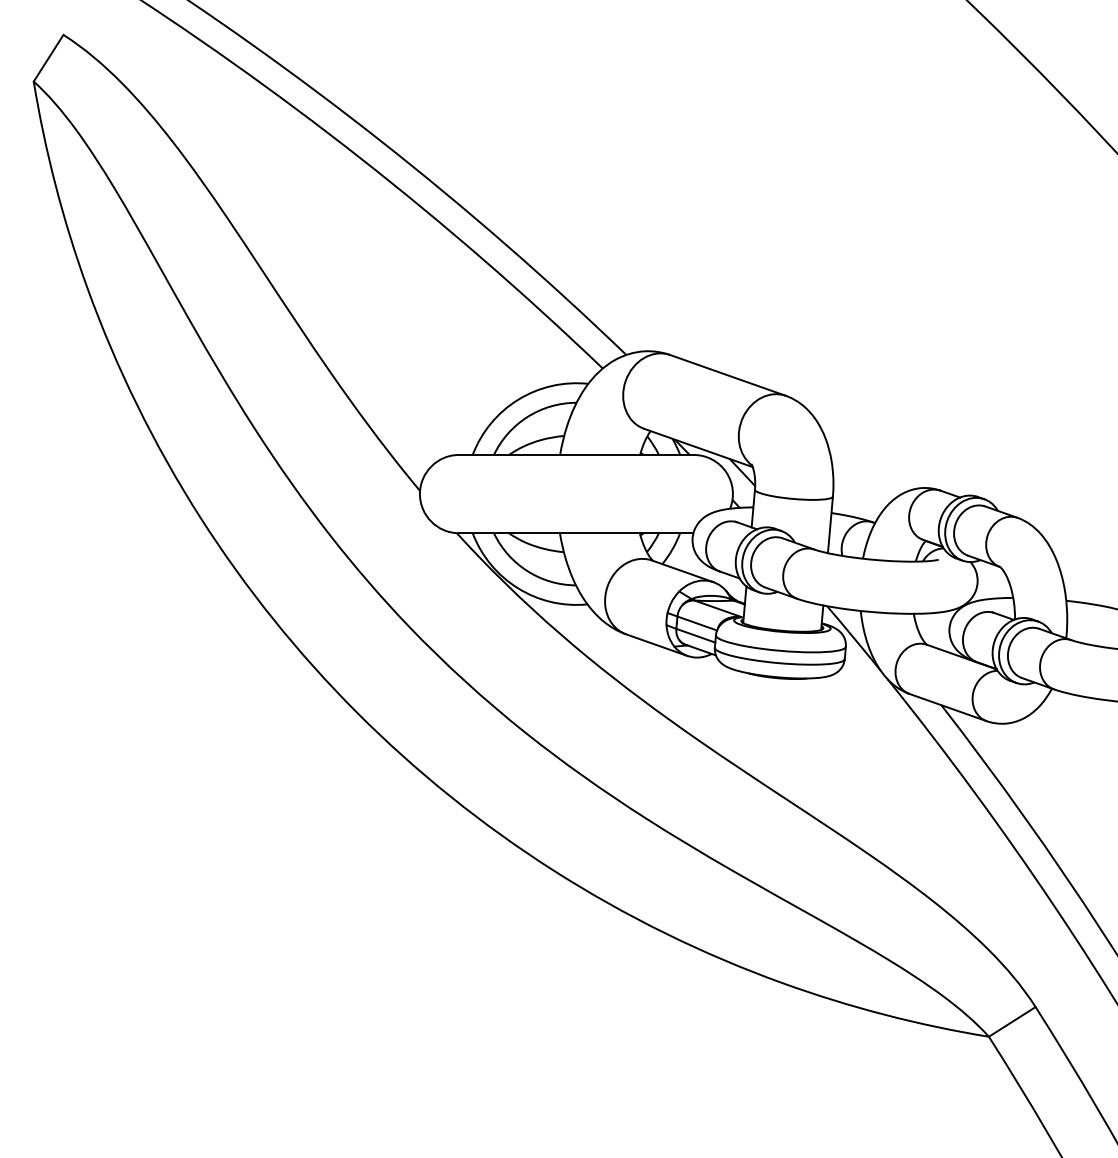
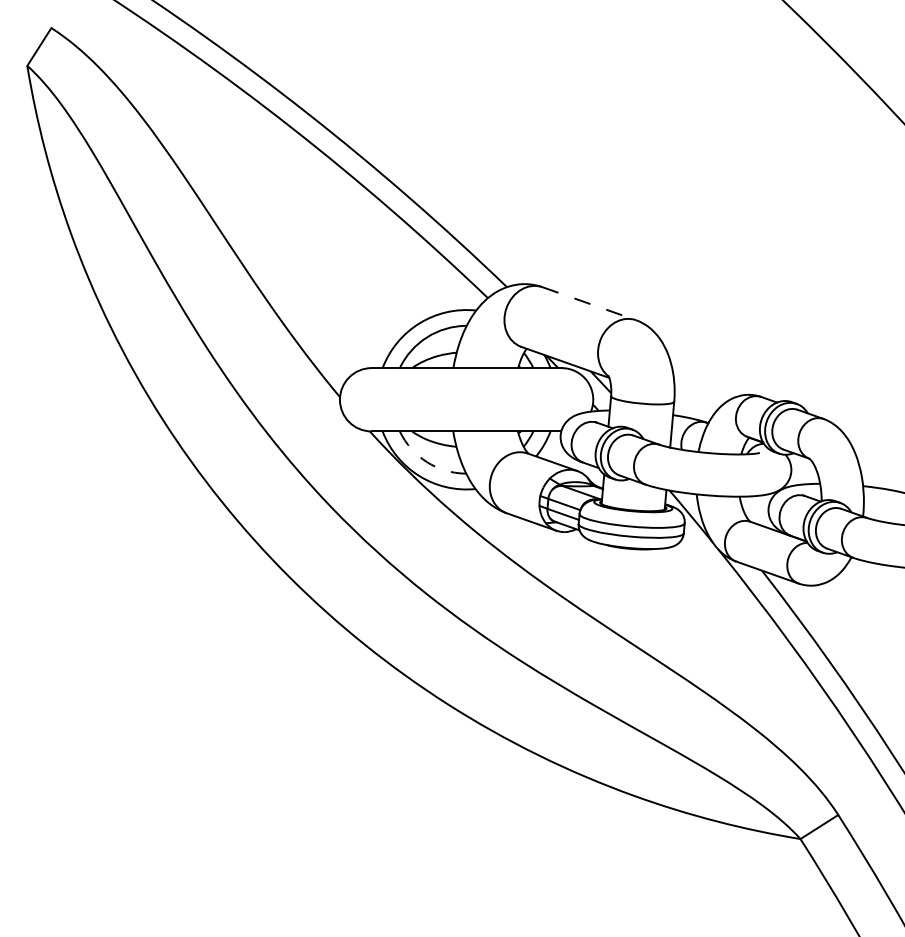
line: (728, 375) -> (589, 303), solid -> dashed
arc: (526, 571) -> (426, 462), solid -> dashed

